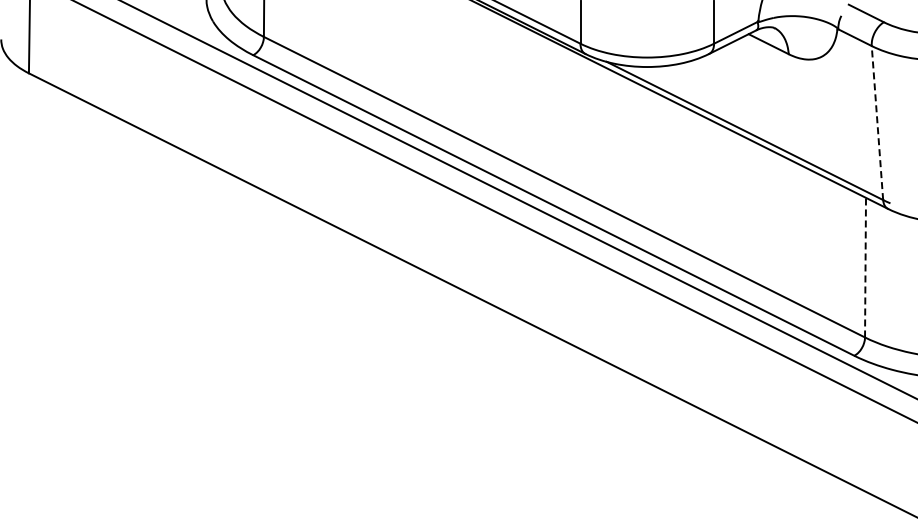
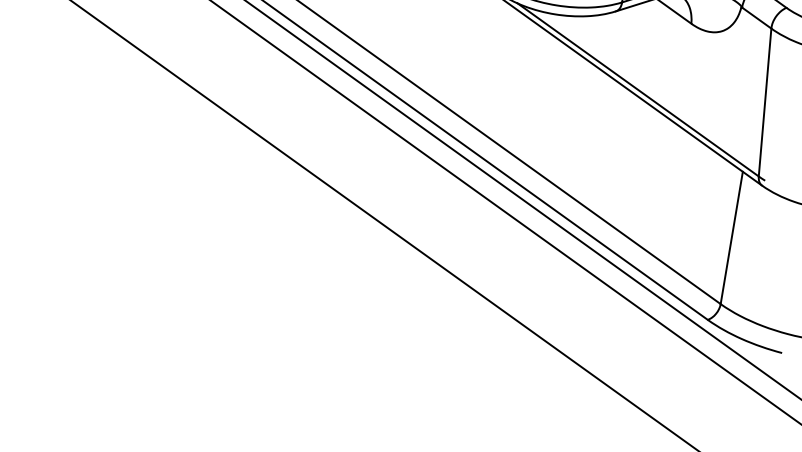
line: (877, 122) -> (765, 102), dashed -> solid
line: (865, 267) -> (731, 237), dashed -> solid

